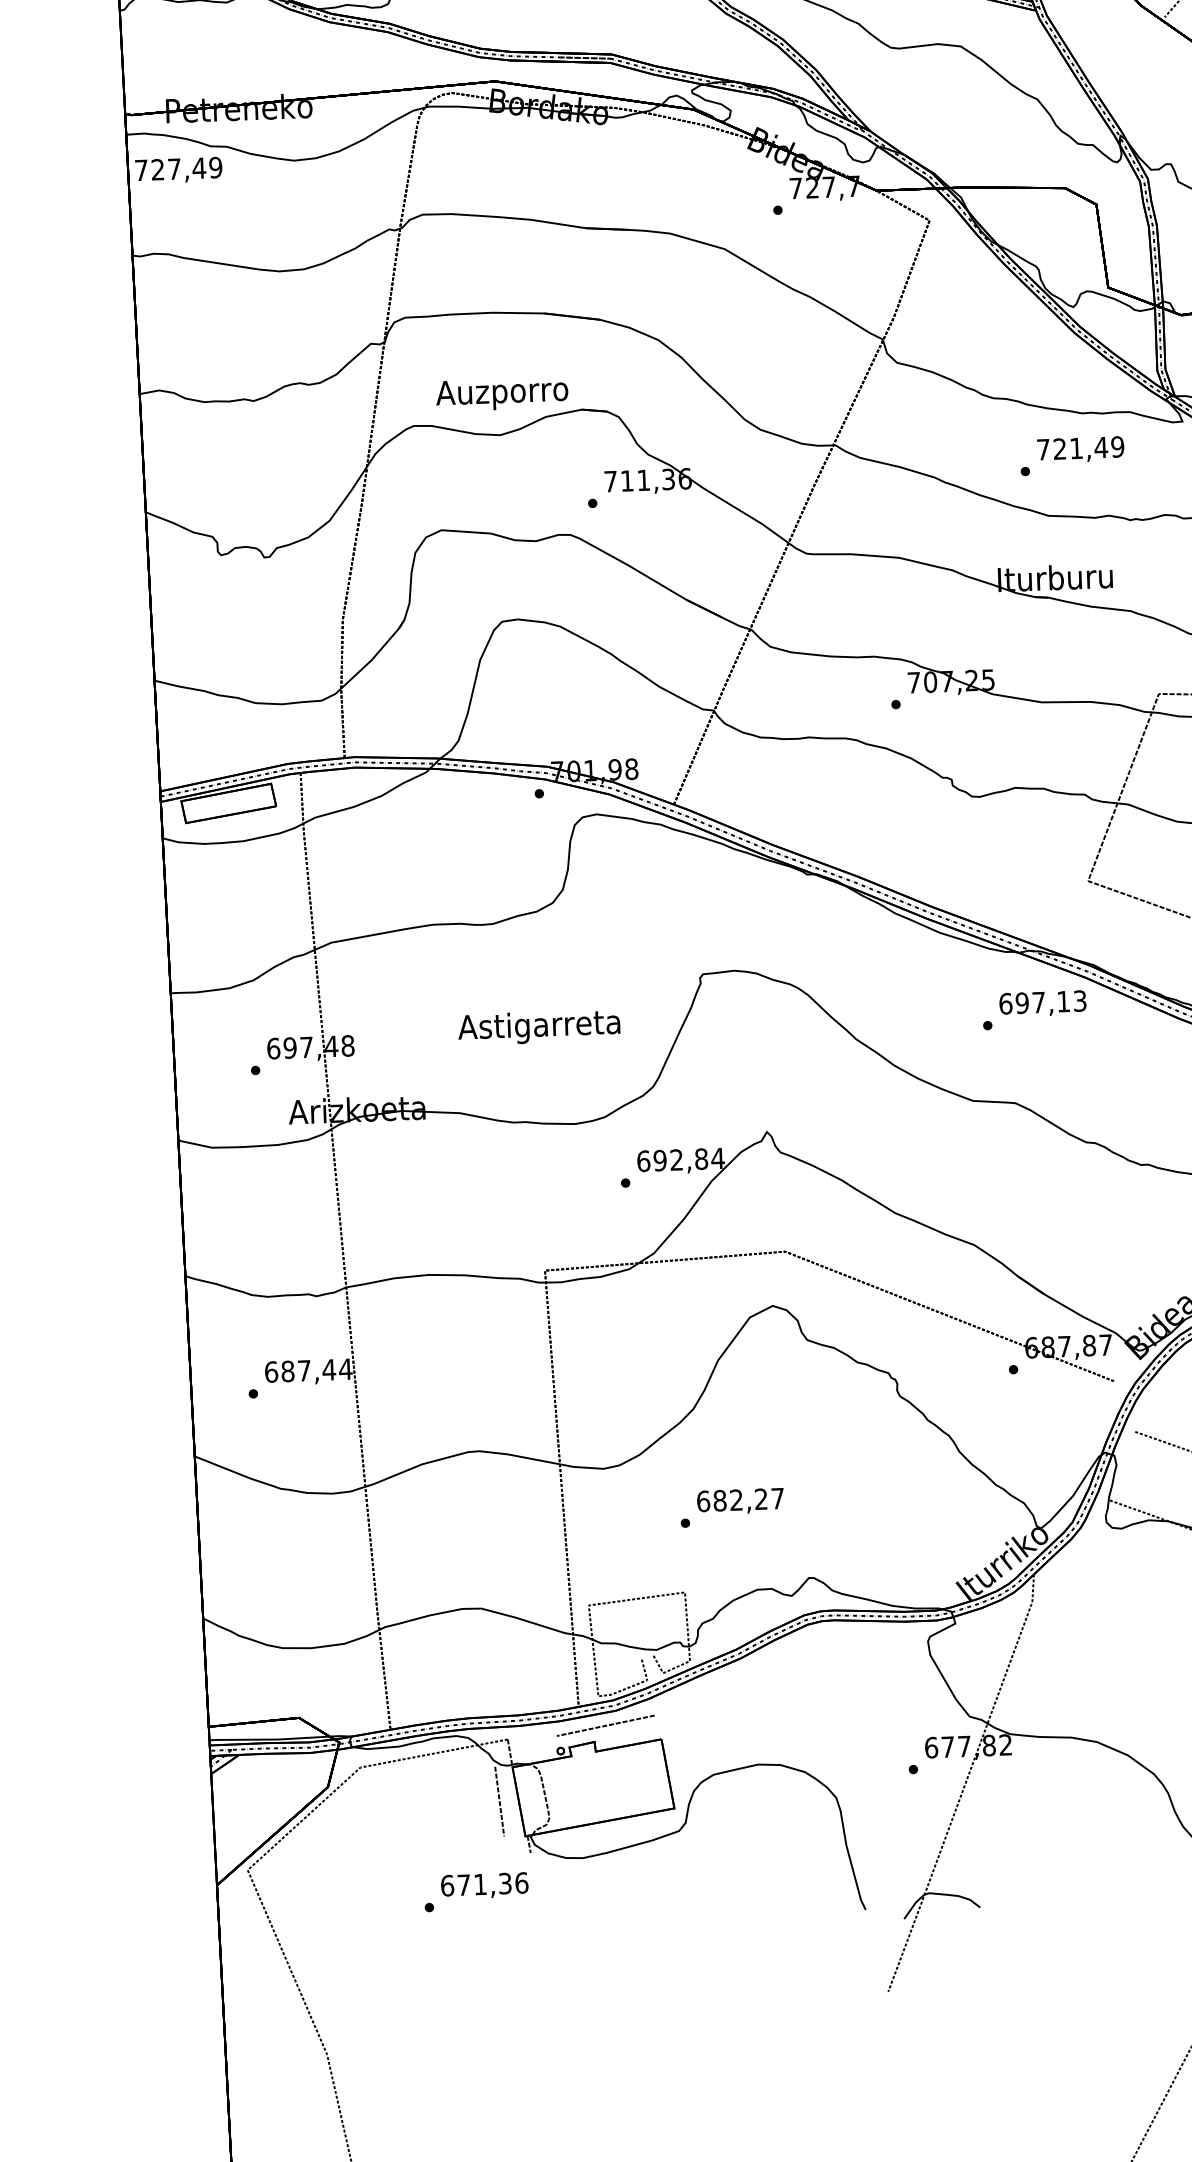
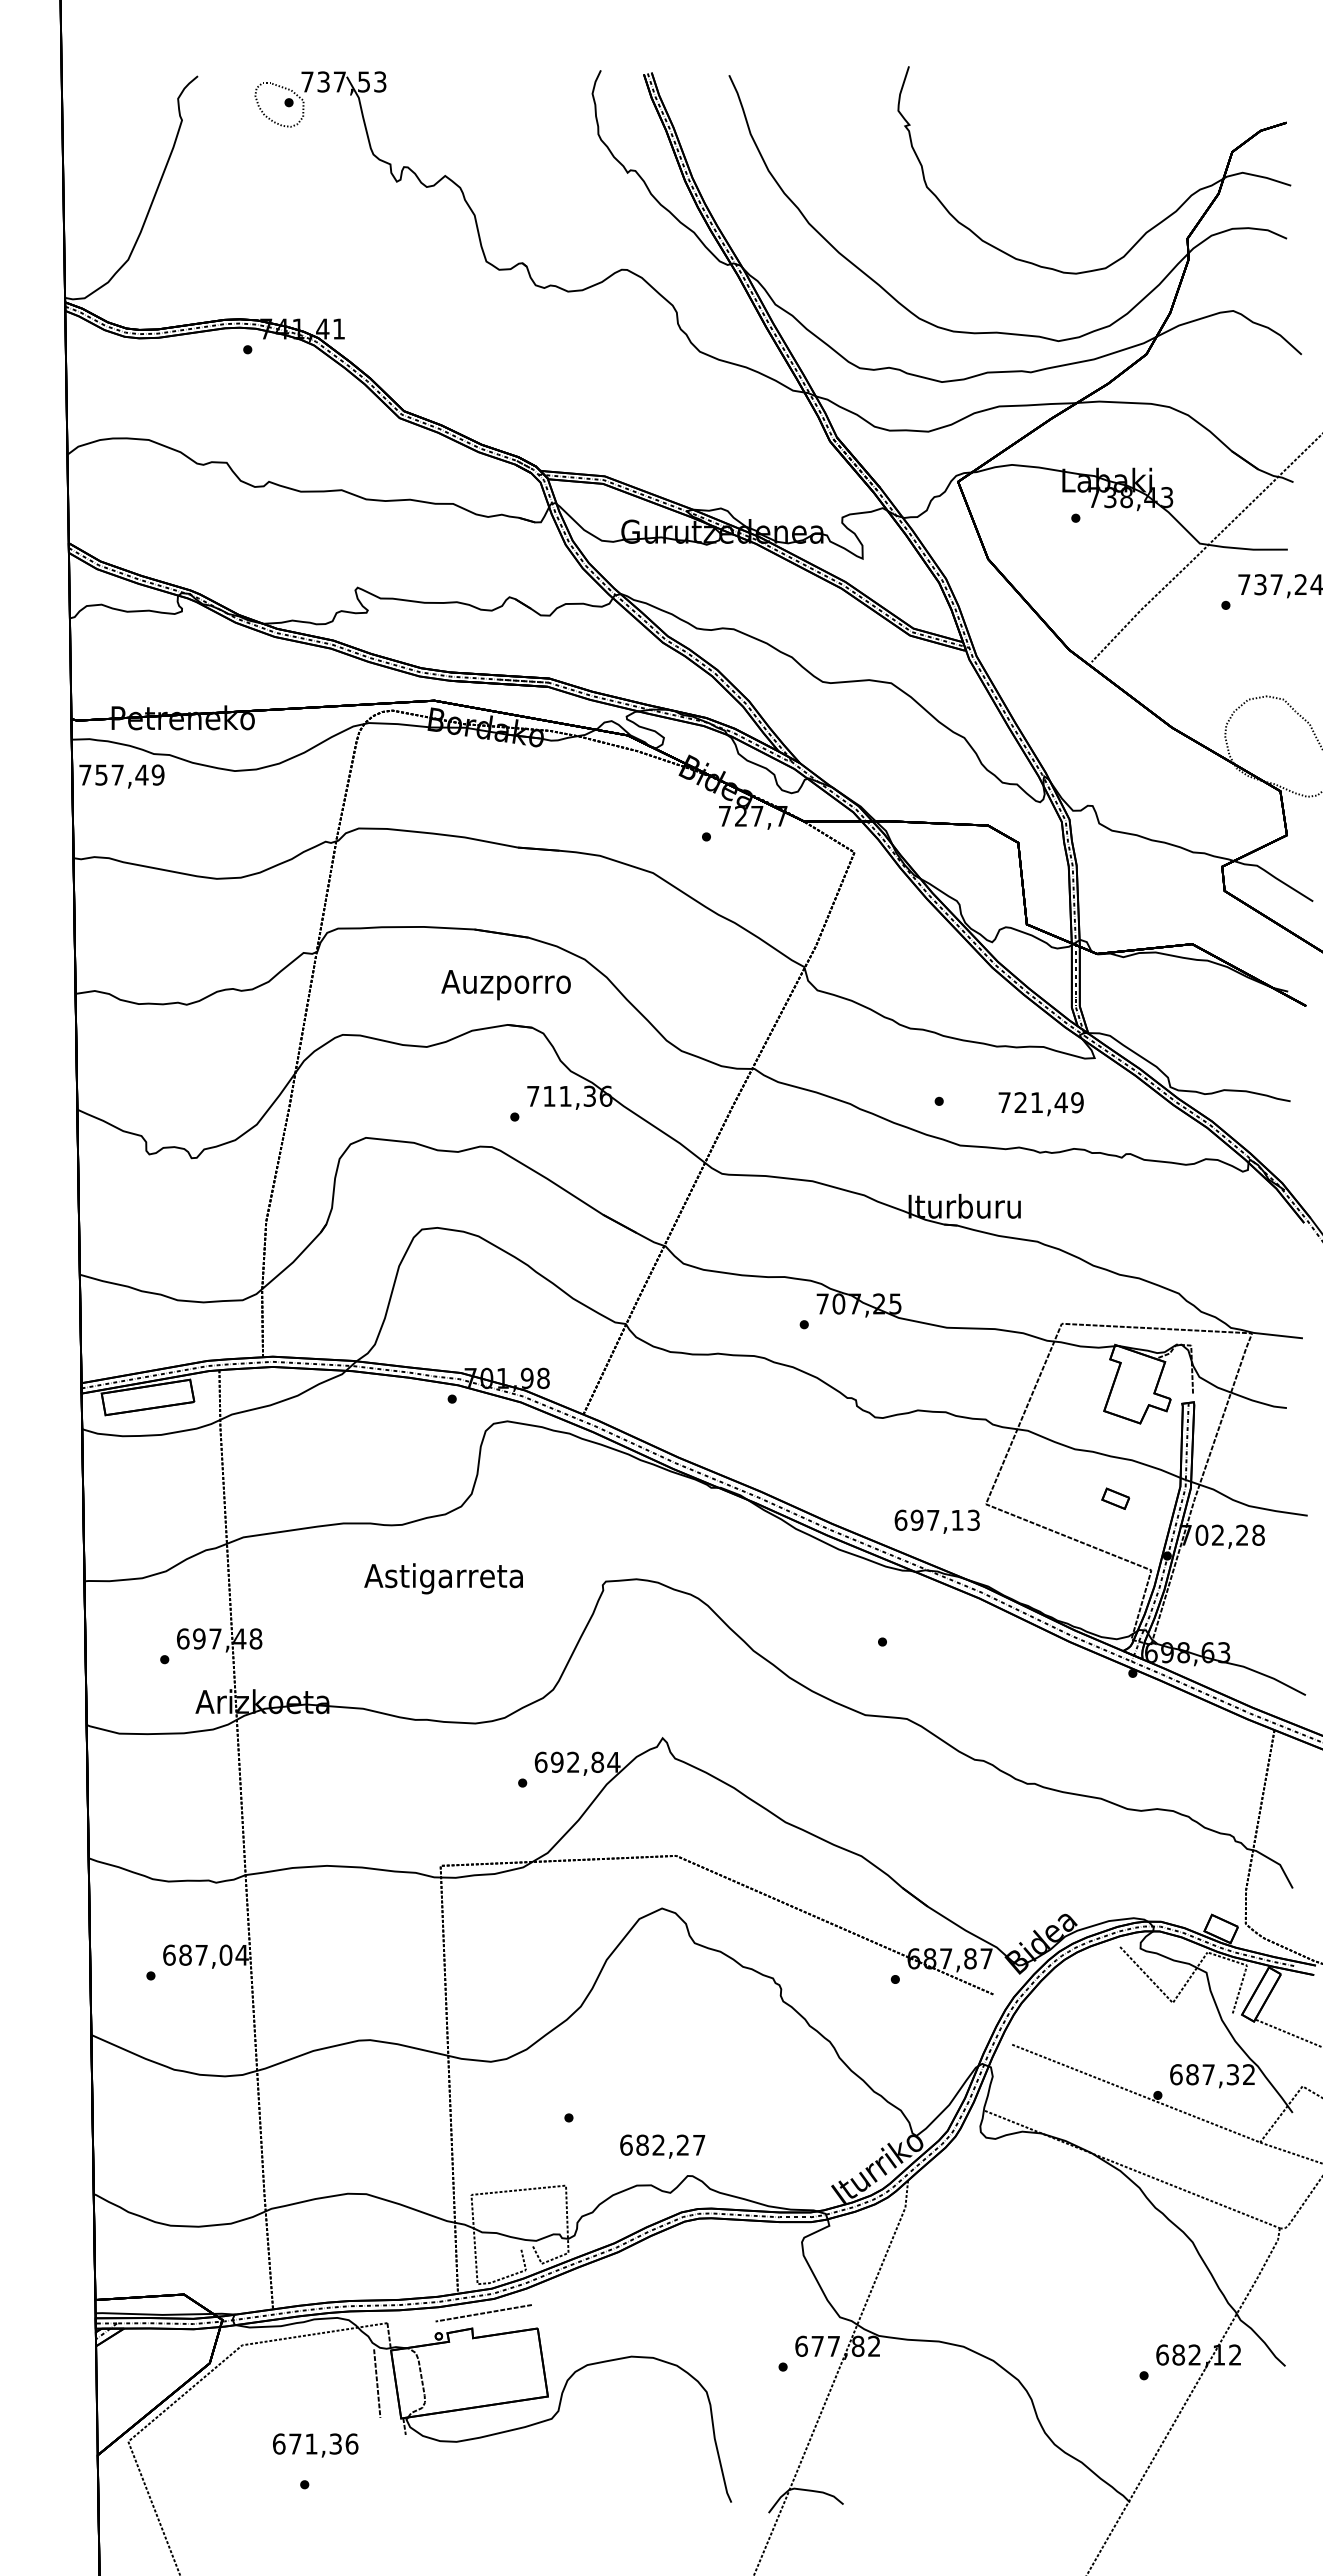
text: (157, 169) -> (101, 774), 727,49 -> 757,49
text: (501, 394) -> (505, 985), moved
text: (1080, 450) -> (1040, 1104), moved
text: (1042, 1003) -> (936, 1521), moved
text: (539, 1027) -> (443, 1578), moved
text: (328, 1369) -> (225, 1954), 687,44 -> 687,04
text: (740, 1501) -> (662, 2146), moved
text: (484, 1885) -> (315, 2445), moved

